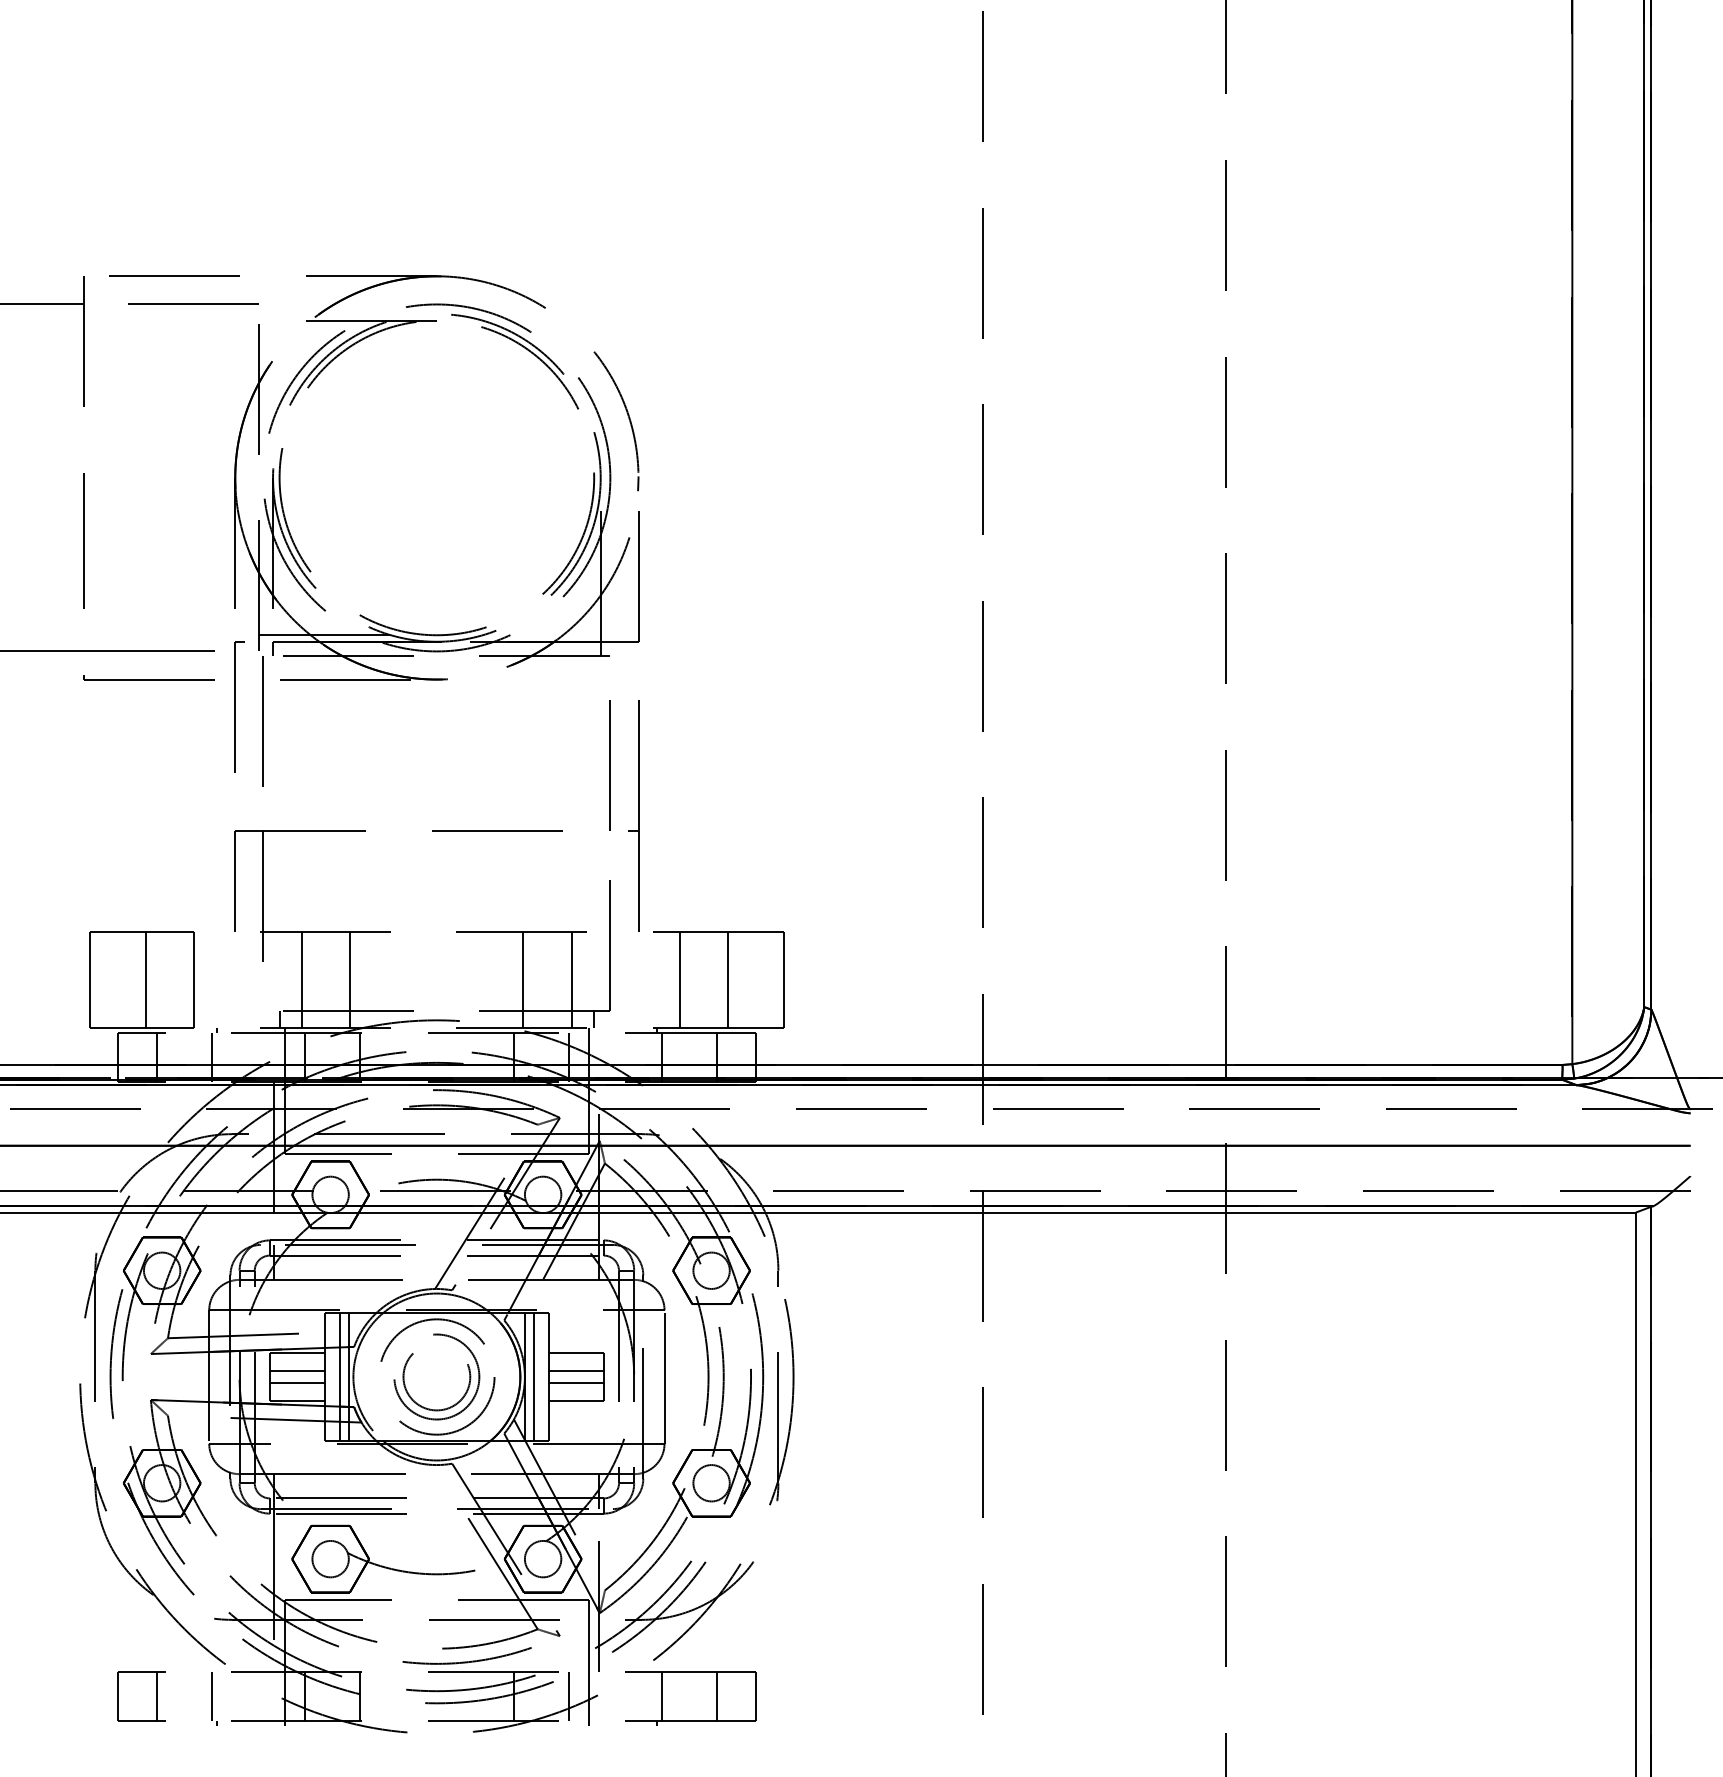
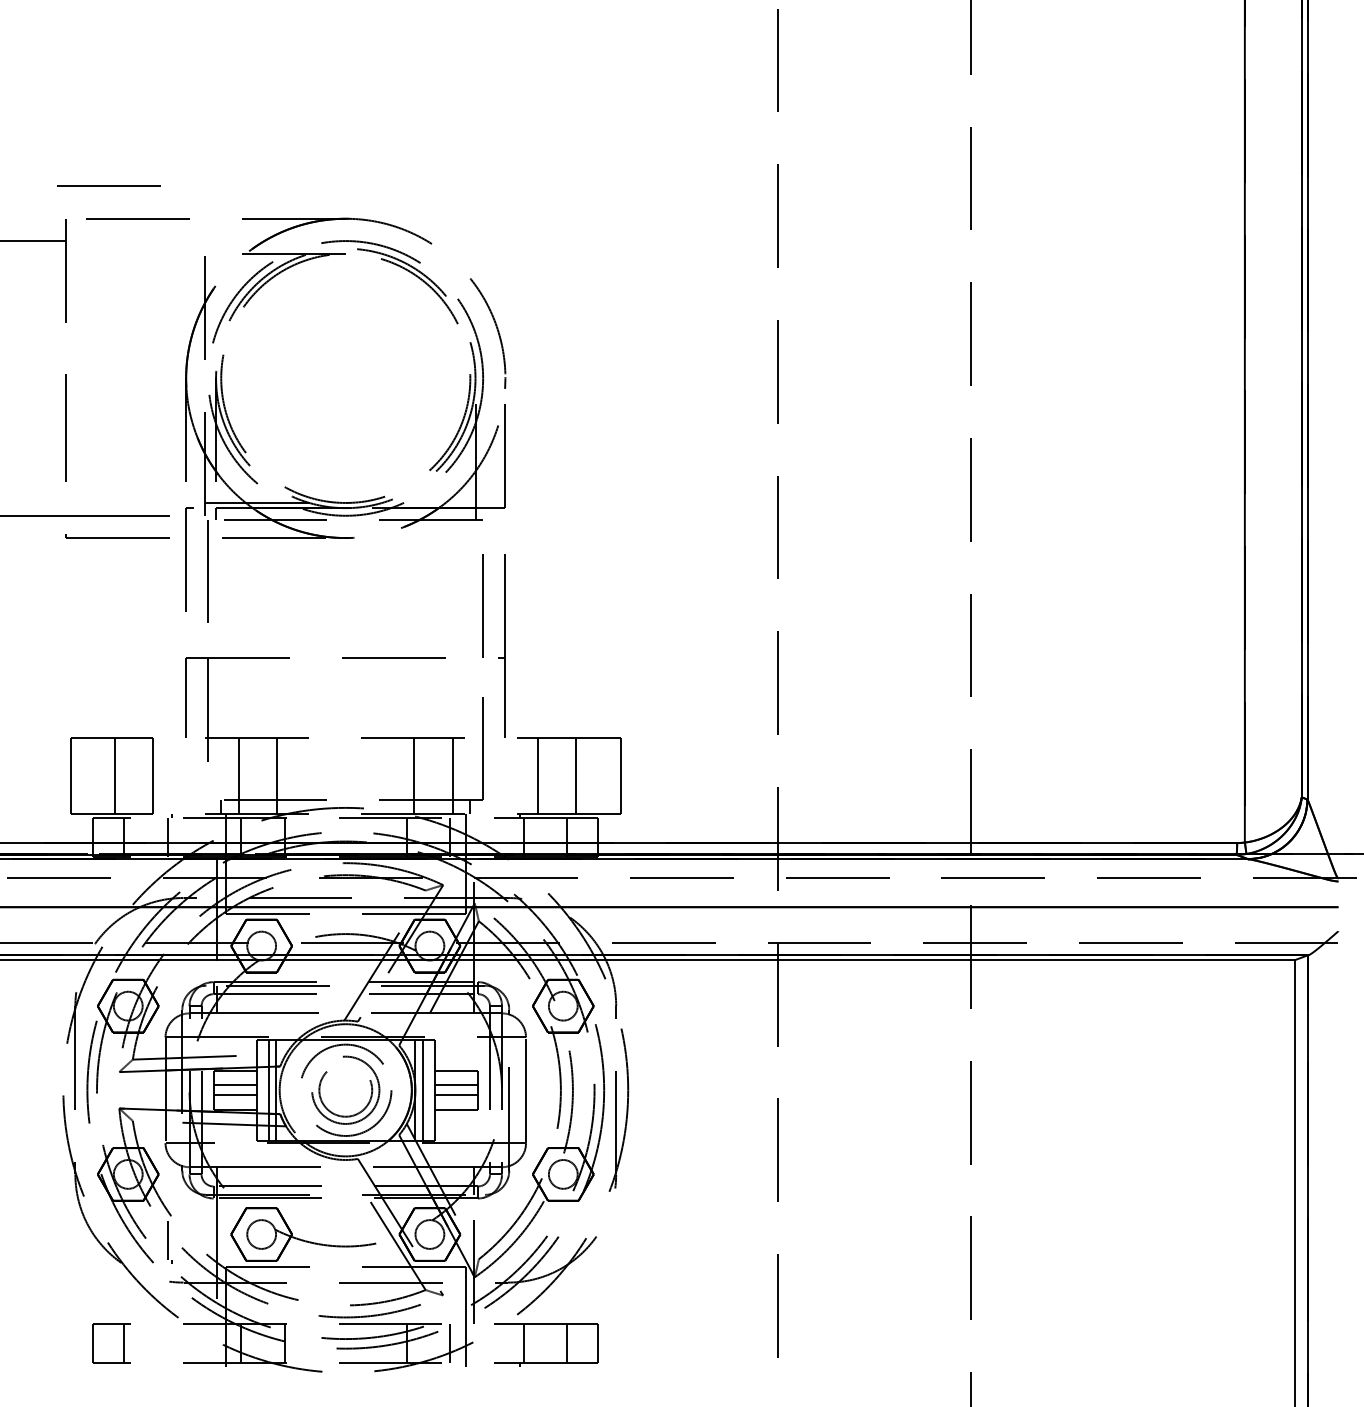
line: (193, 303) -> (109, 185), moved
part: (214, 1698) -> (169, 1241), moved

